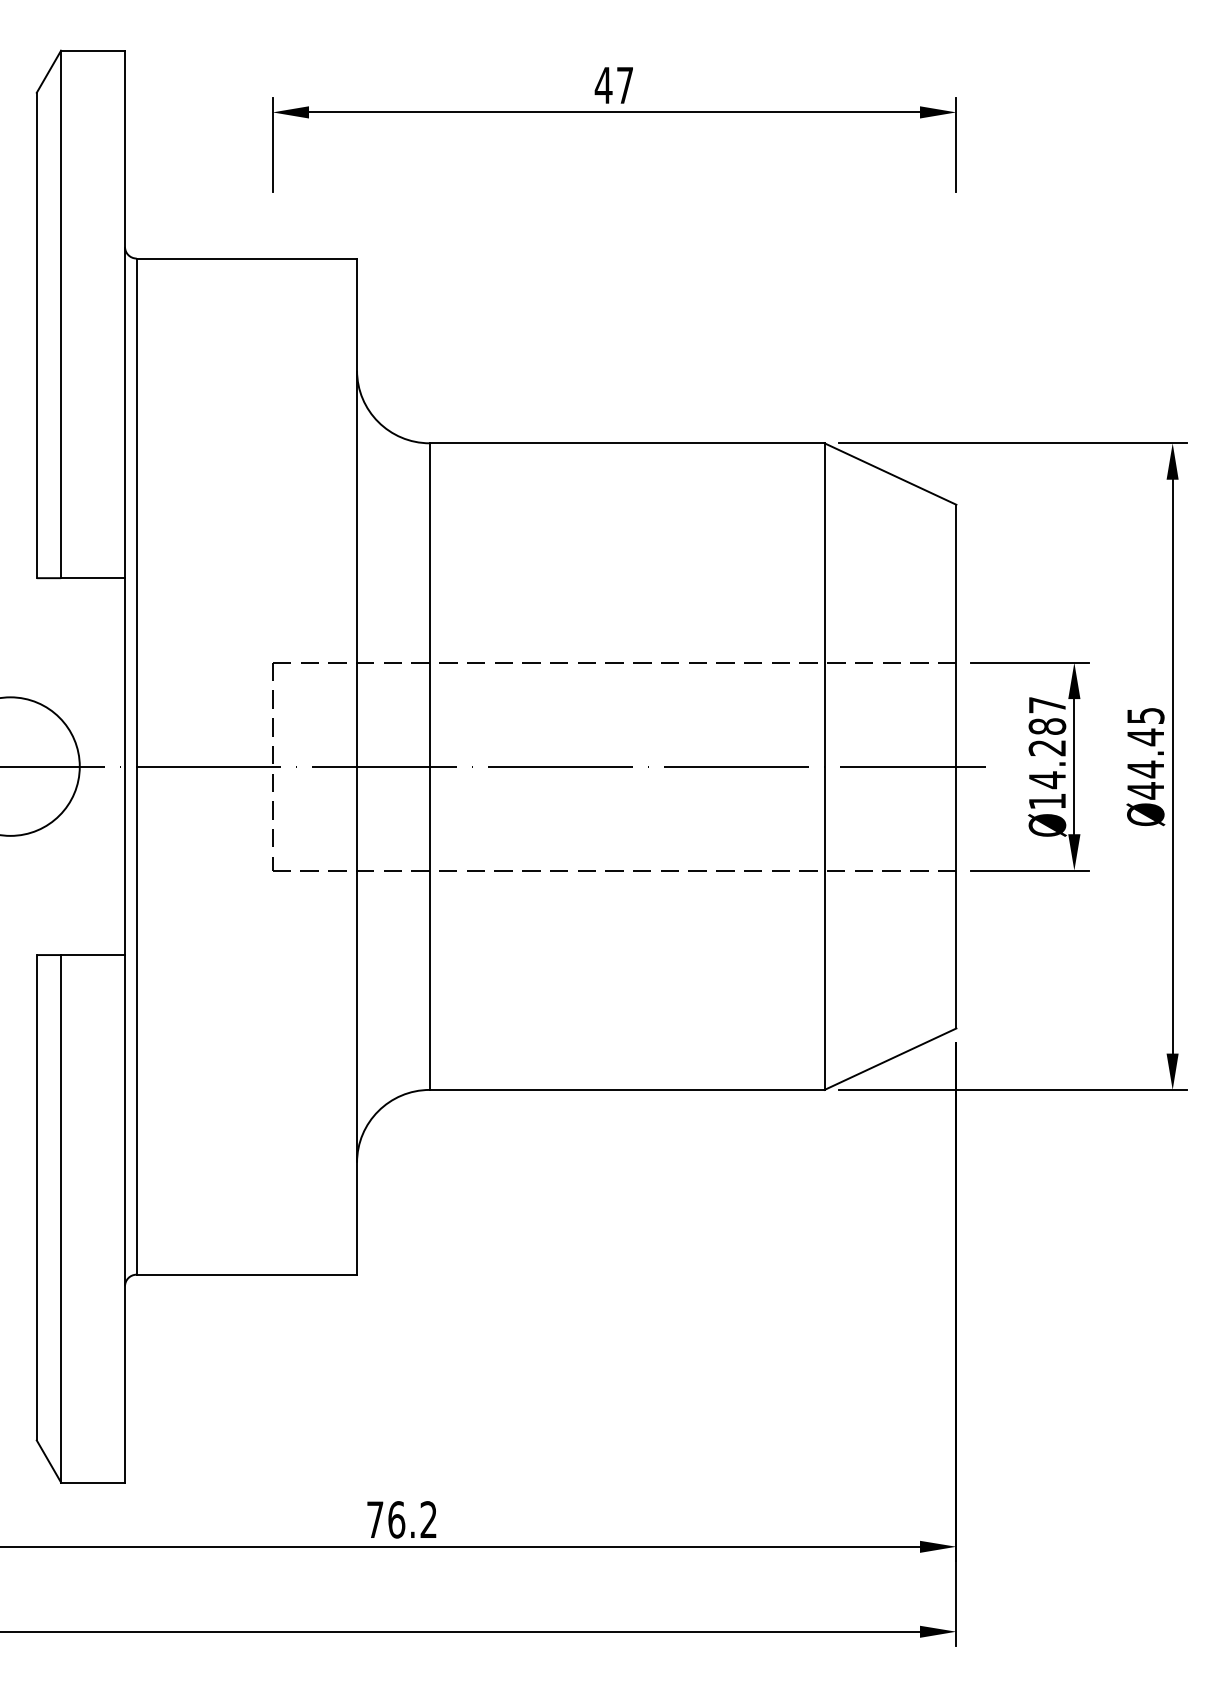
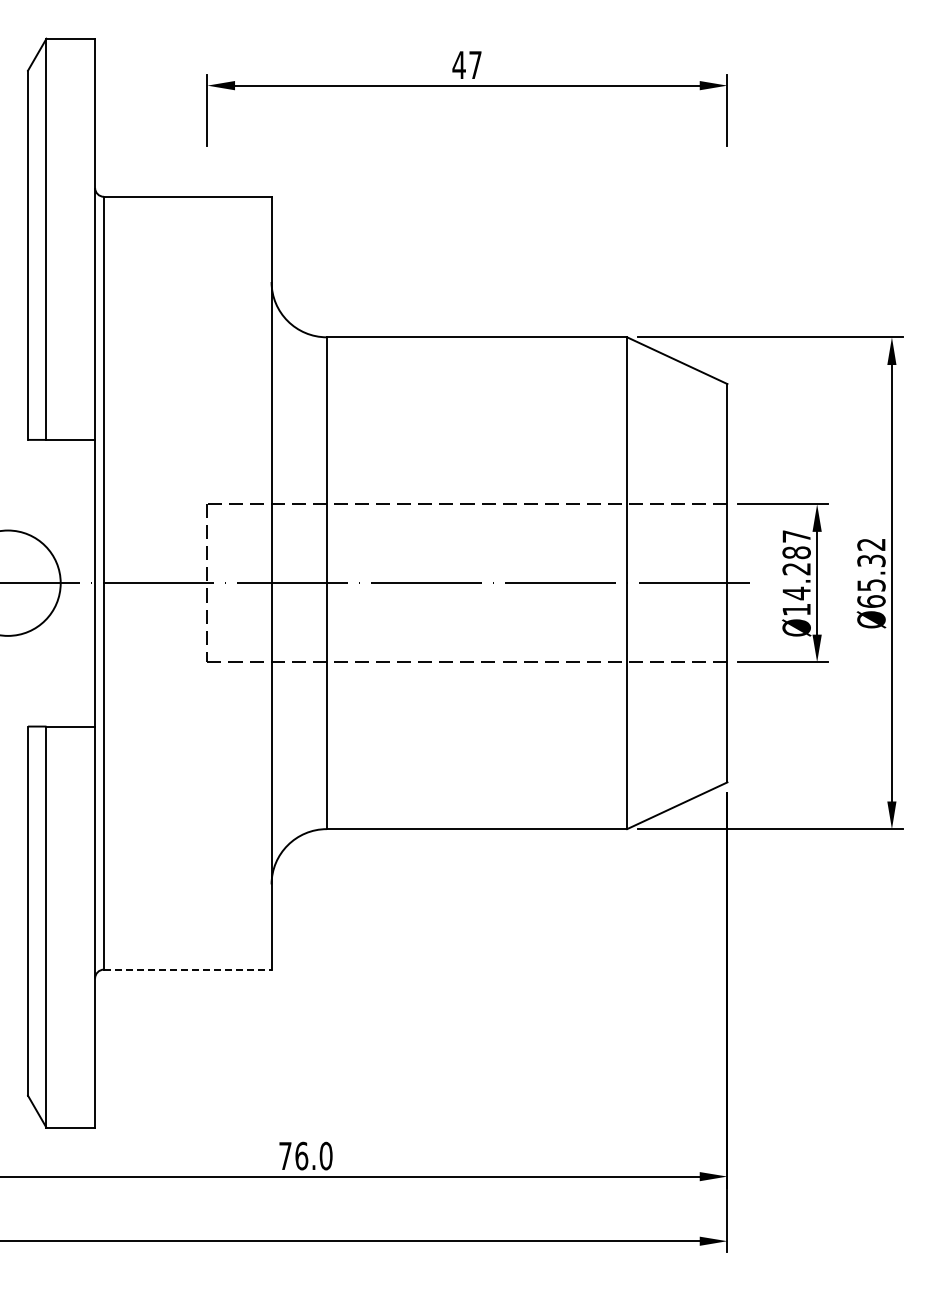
text: (1145, 753) -> (871, 573), Ø44.45 -> Ø65.32
line: (246, 1274) -> (187, 969), solid -> dashed
text: (427, 1519) -> (325, 1155), 76.2 -> 76.0

